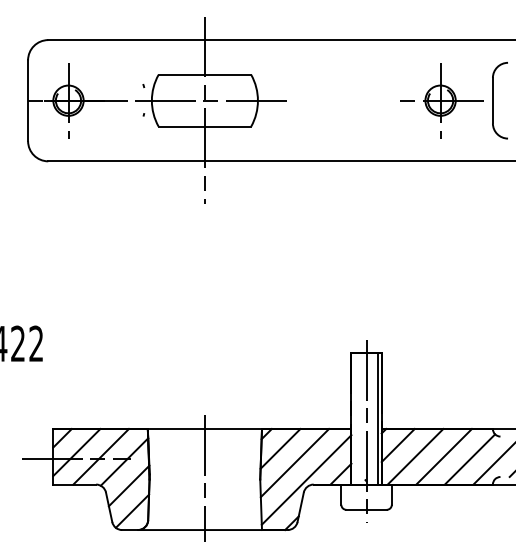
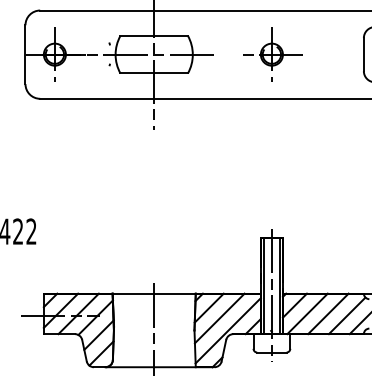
part: (441, 100) -> (272, 54), moved
line: (355, 418) -> (263, 286), added

